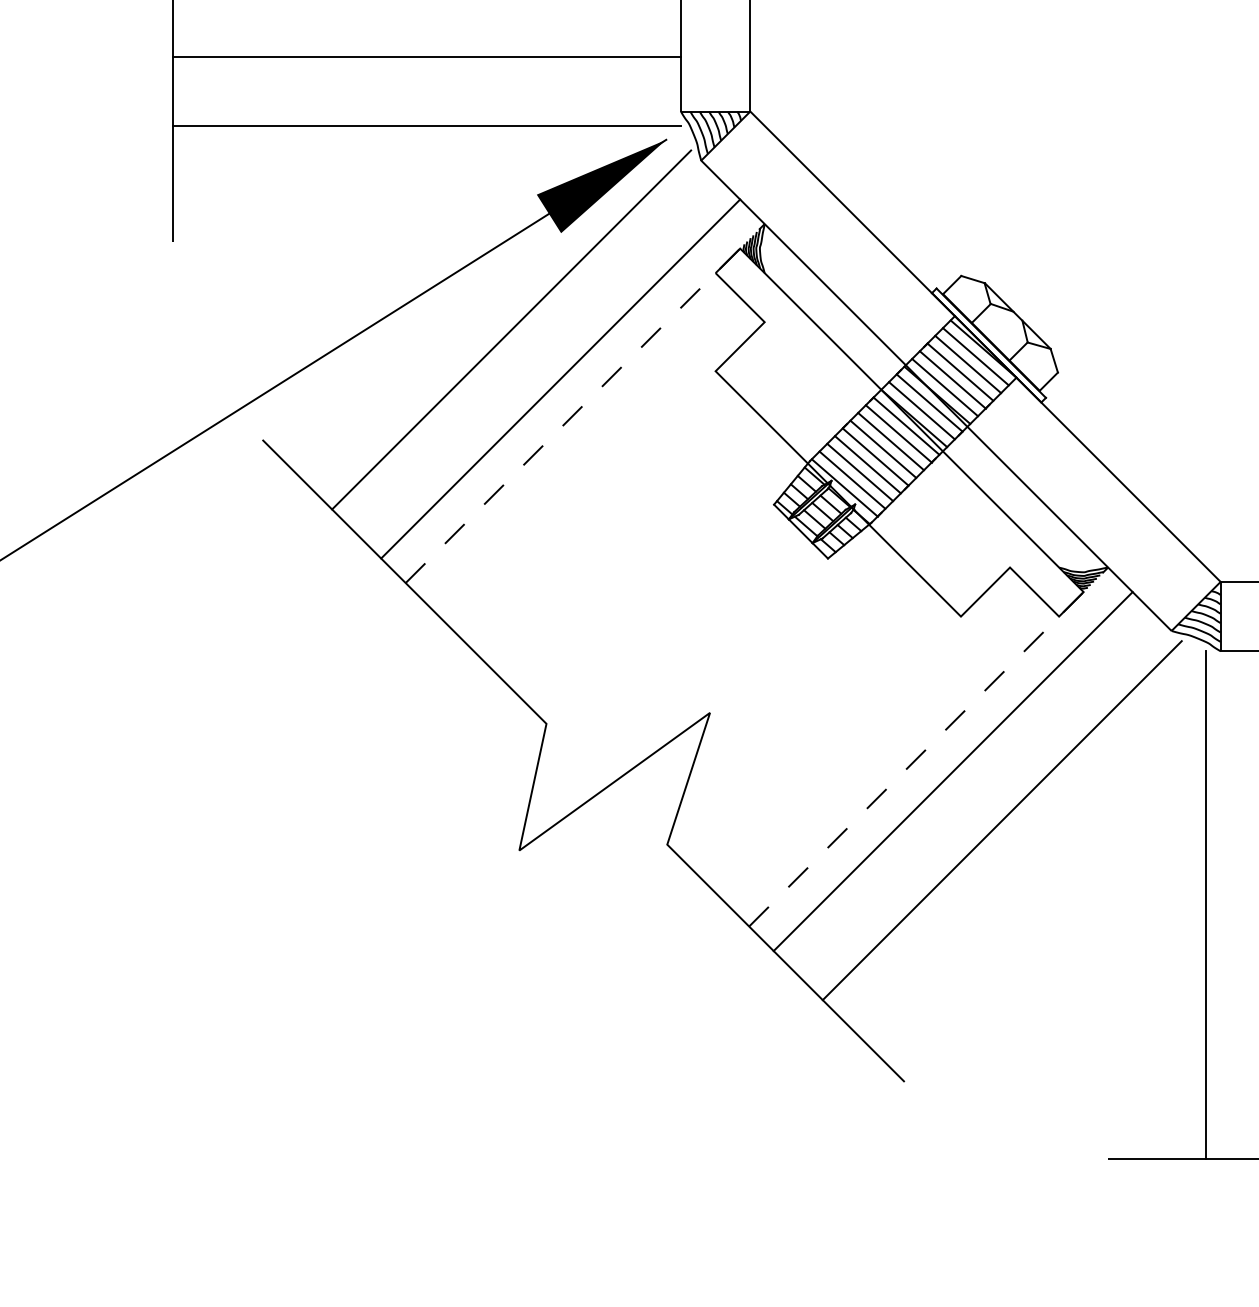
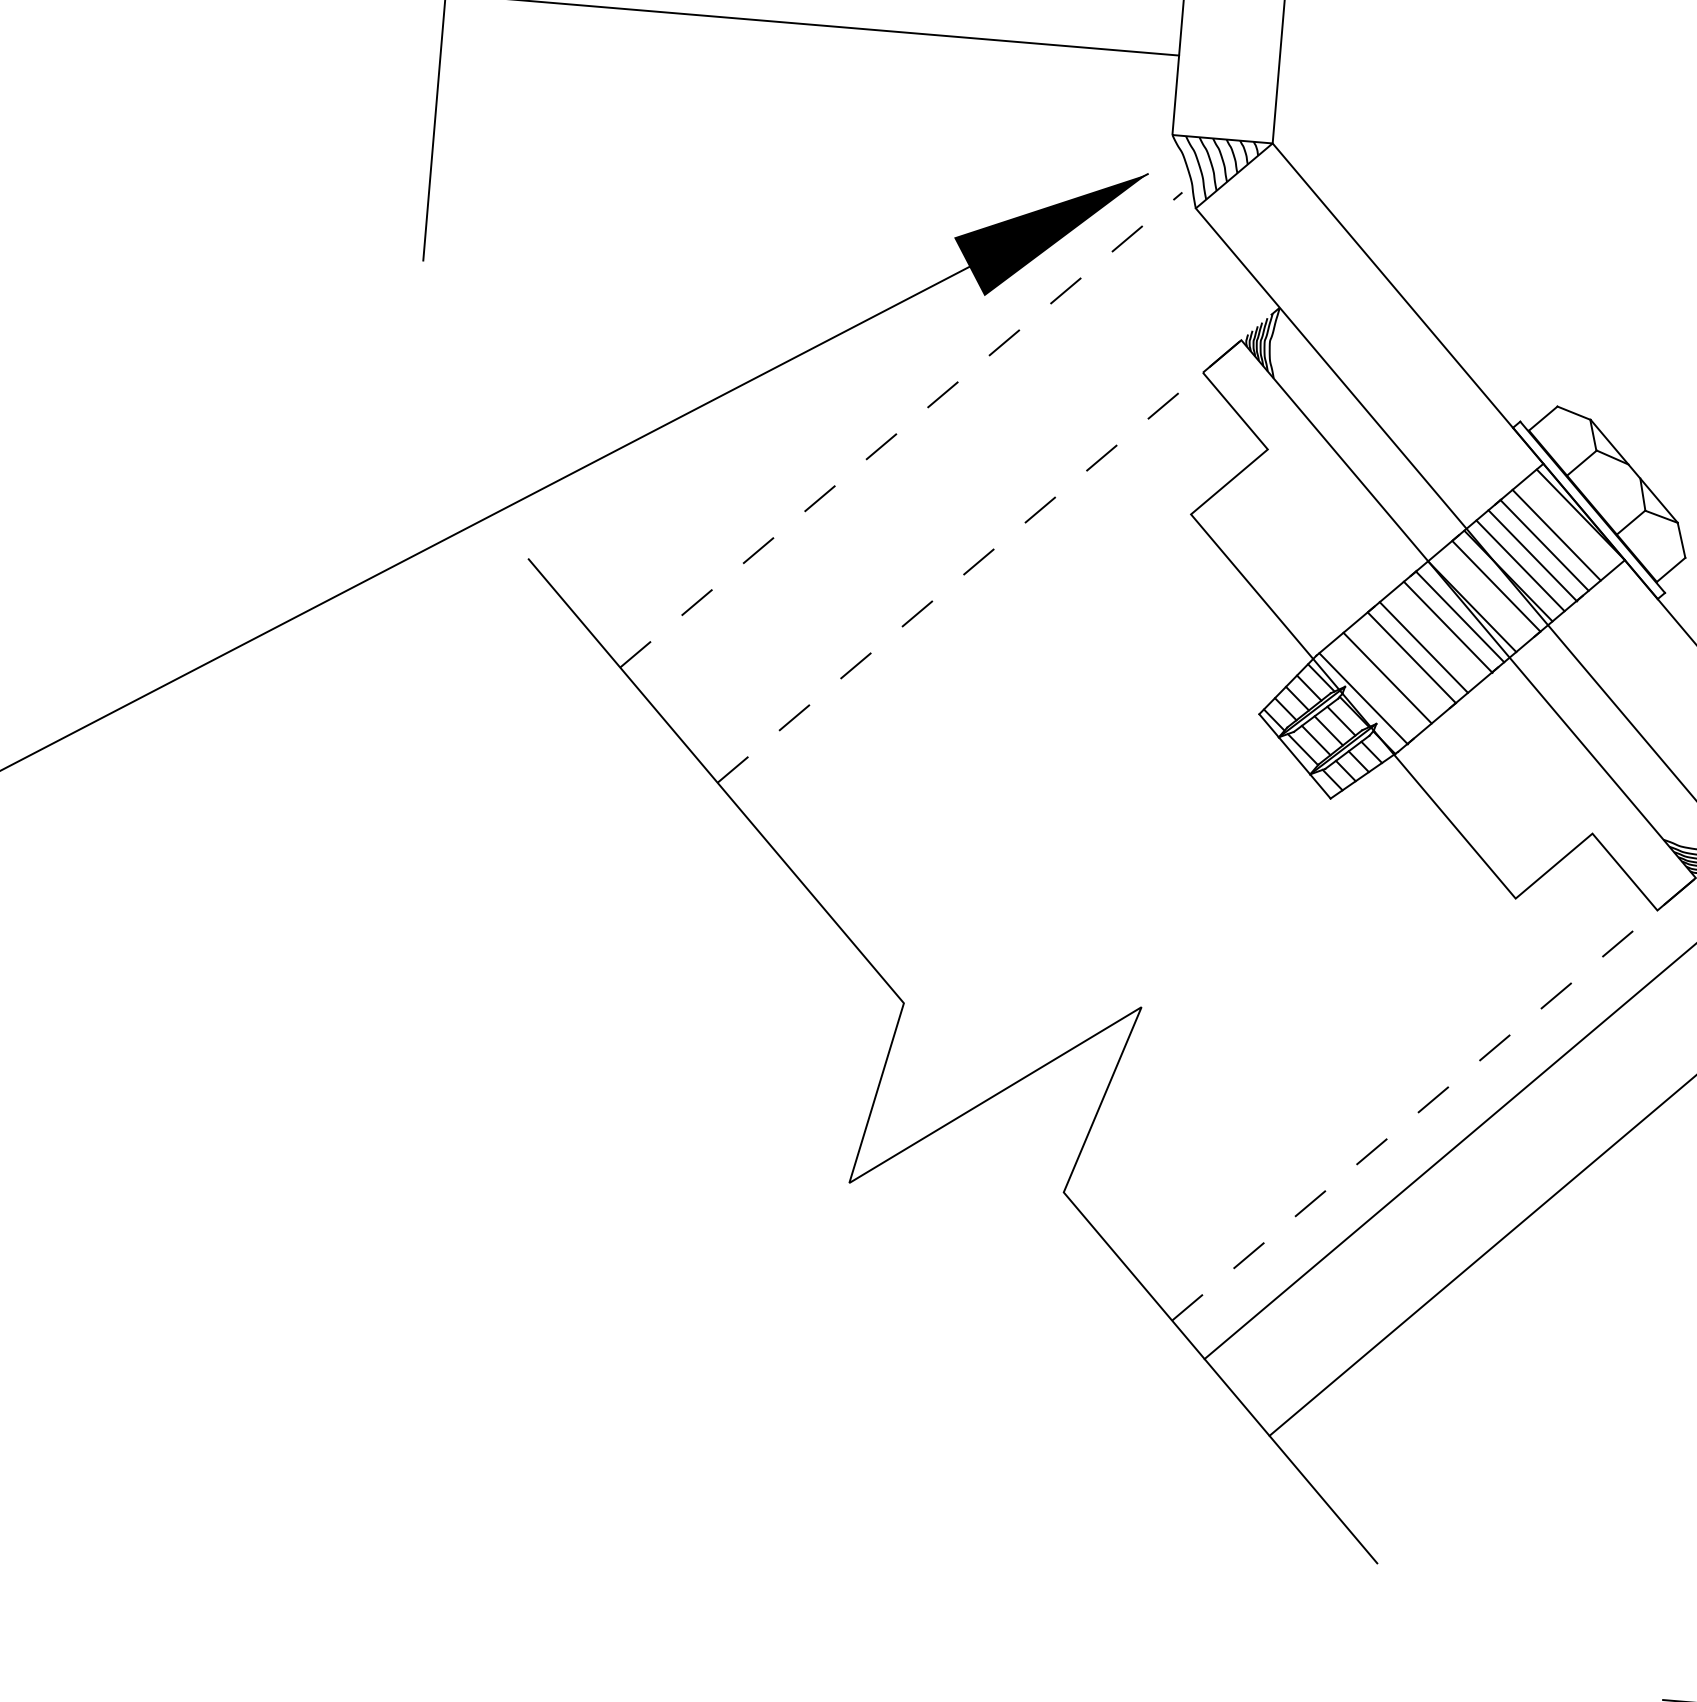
line: (426, 125) -> (803, 124), removed
line: (511, 329) -> (901, 429), solid -> dashed
line: (975, 356) -> (1568, 524), removed
line: (560, 378) -> (966, 506), removed
line: (921, 410) -> (1483, 596), removed
line: (891, 441) -> (1436, 637), removed
line: (867, 464) -> (1399, 667), removed
line: (852, 479) -> (1375, 687), removed

